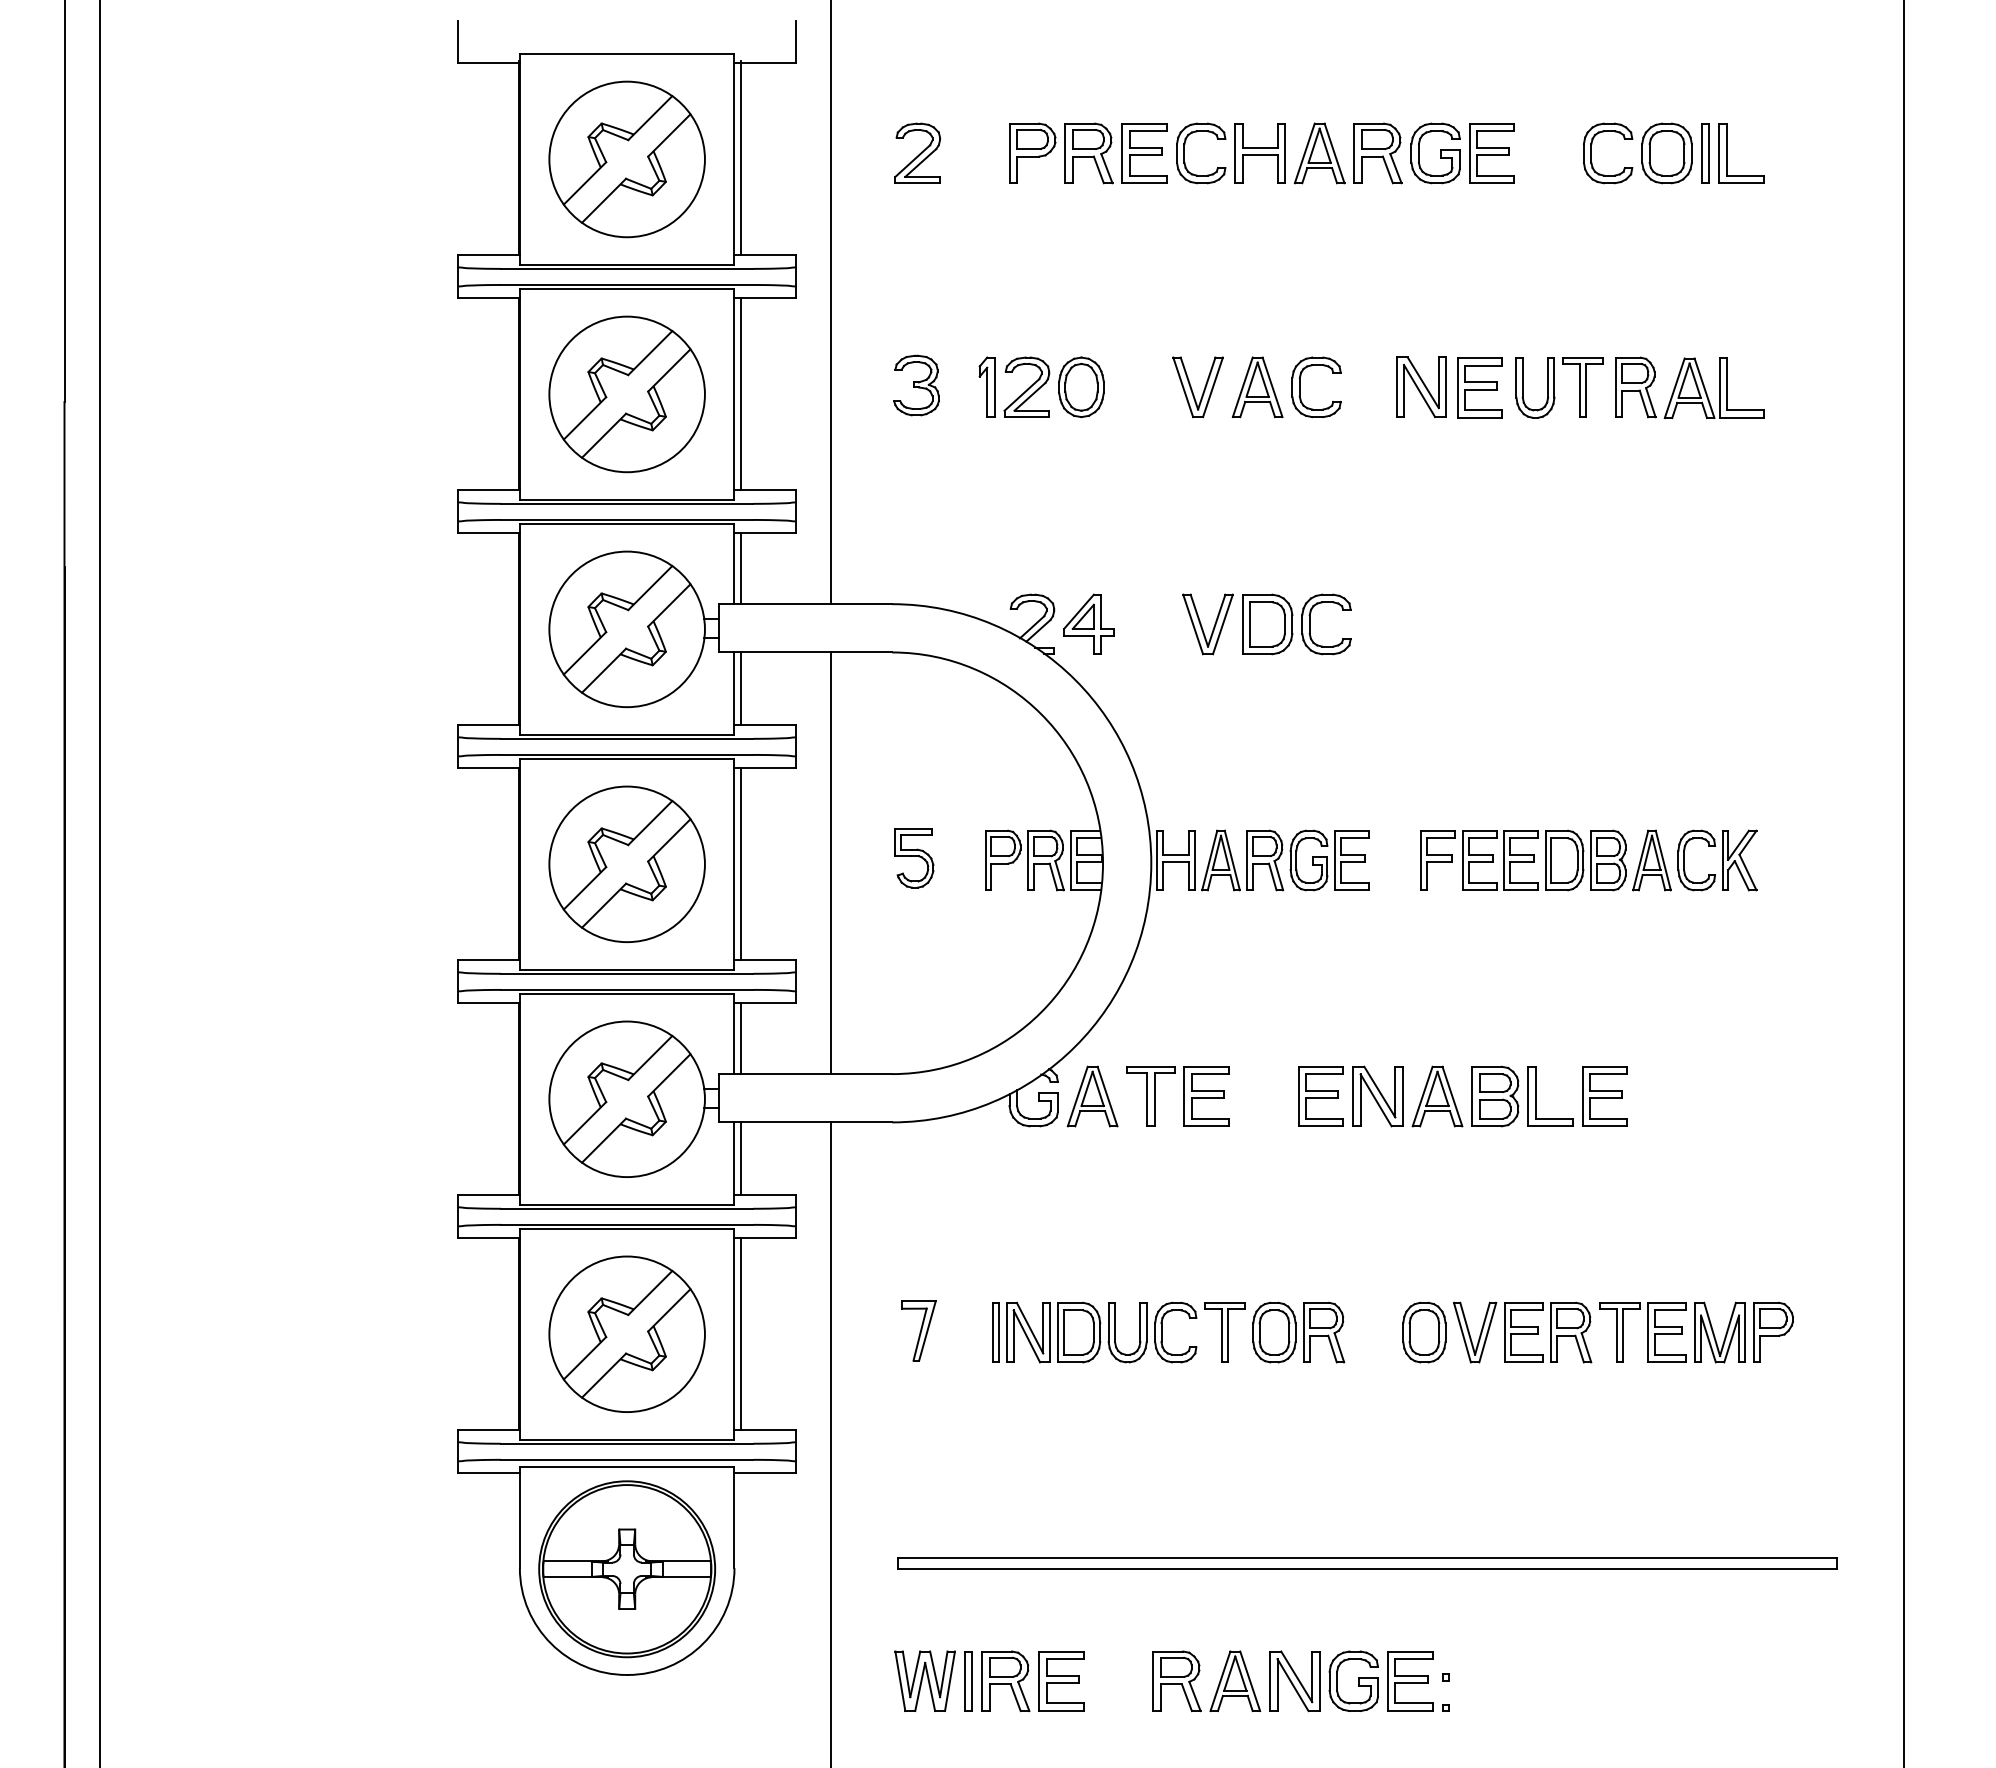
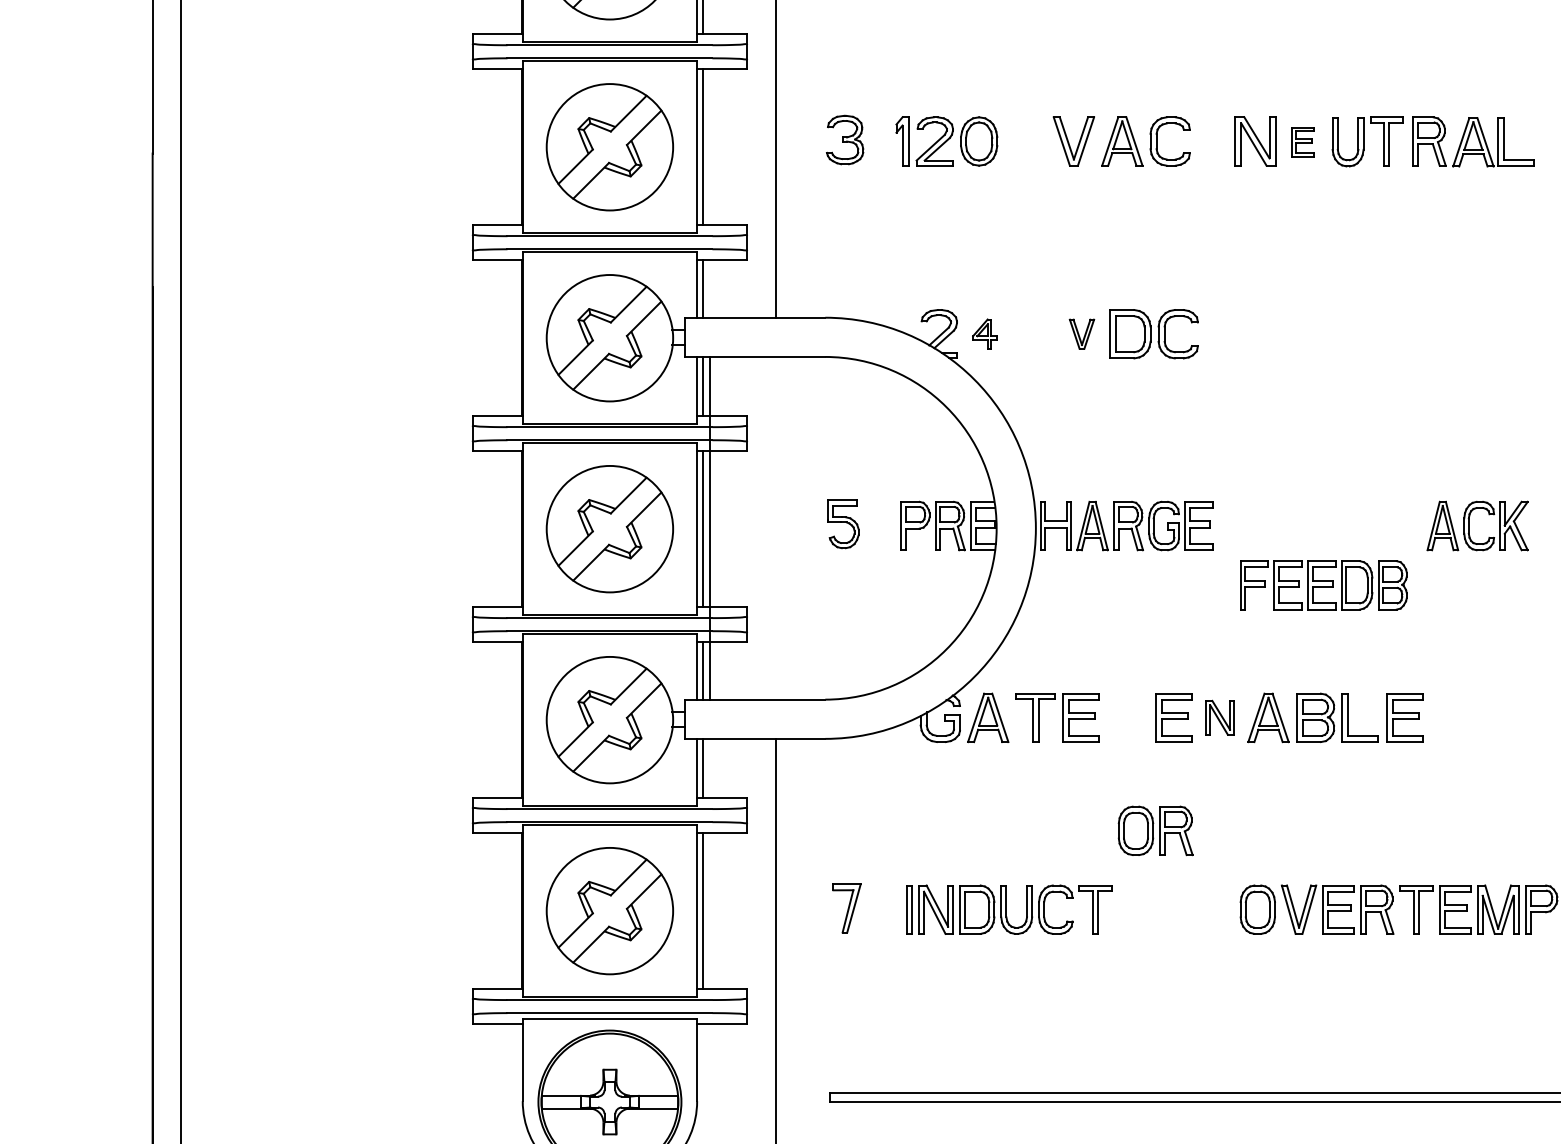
part: (1479, 387) -> (1302, 141), size x0.6
part: (1088, 623) -> (984, 333), size x0.6
part: (1207, 624) -> (1081, 334), size x0.6
part: (1523, 860) -> (1323, 585), moved
line: (831, 863) -> (710, 528), moved
part: (1377, 1096) -> (1219, 717), size x0.7
part: (1298, 1332) -> (1155, 830), moved

